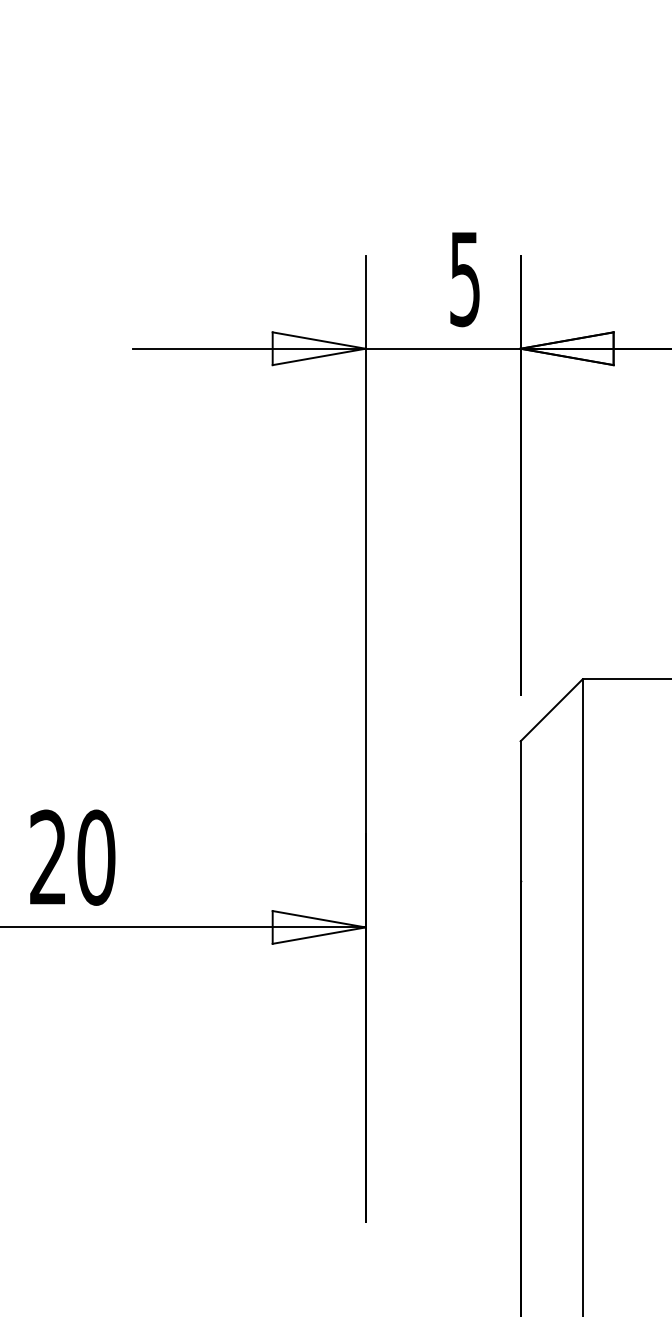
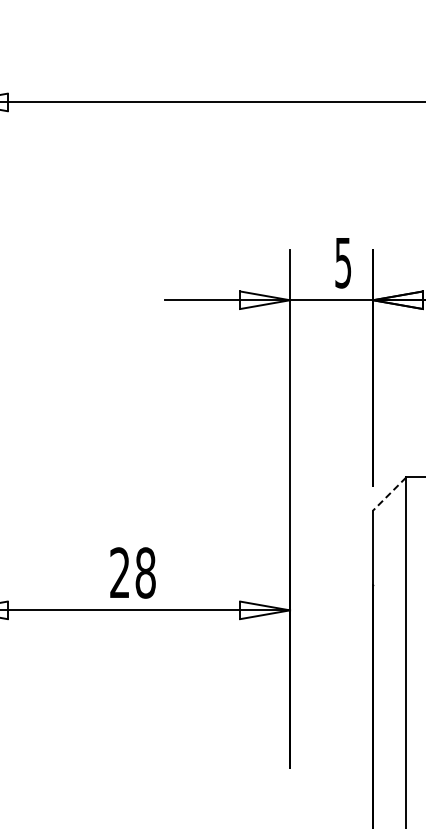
line: (551, 711) -> (389, 494), solid -> dashed
text: (95, 856) -> (145, 572), 20 -> 28

